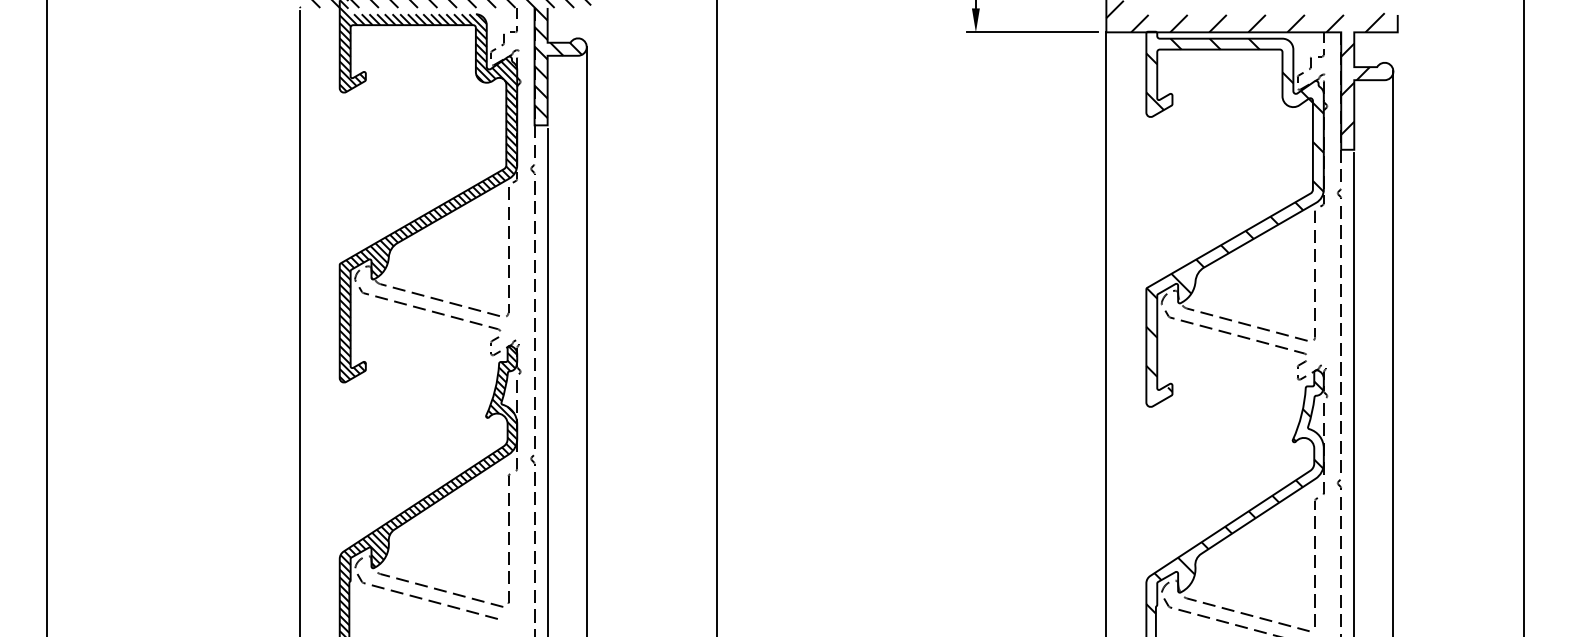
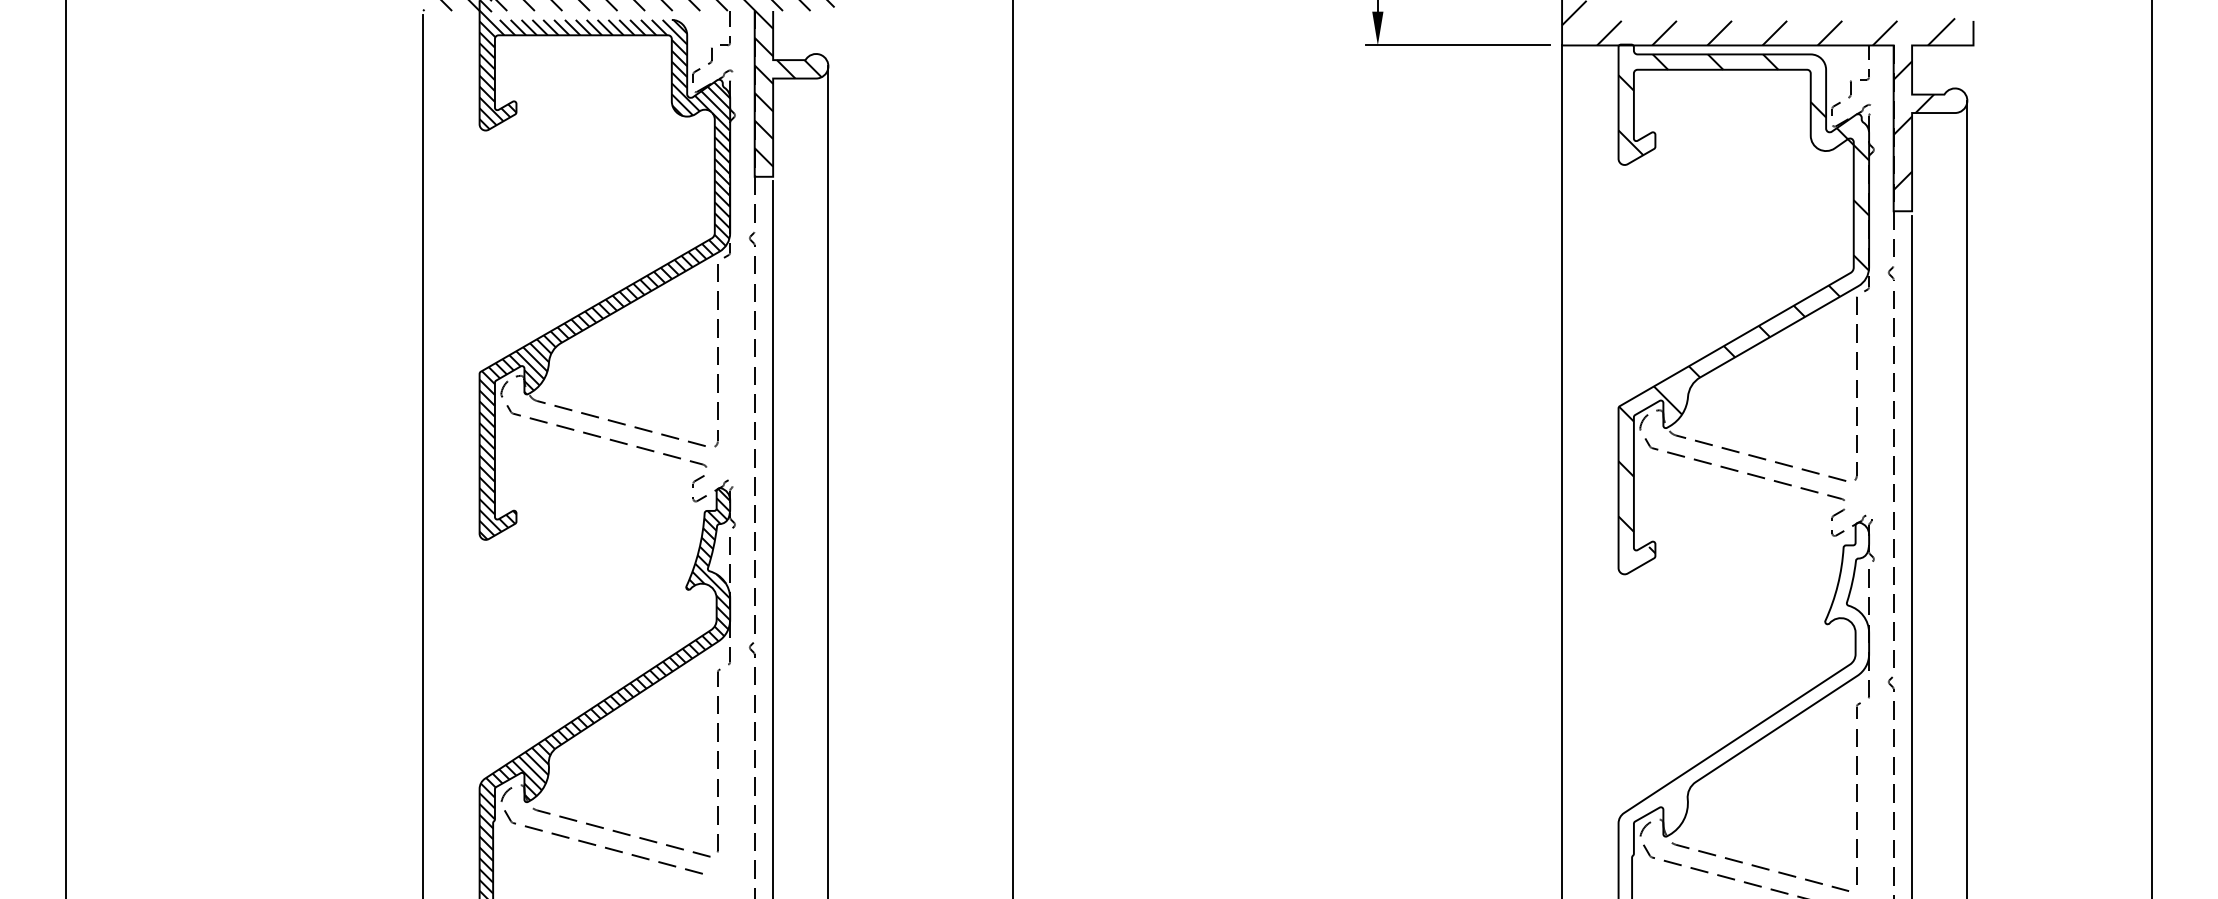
hatch: (1234, 497) -> (1742, 702), removed

